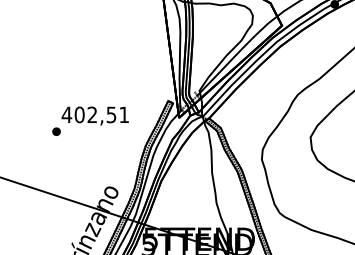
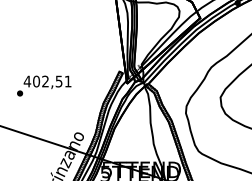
text: (90, 120) -> (44, 85), moved

